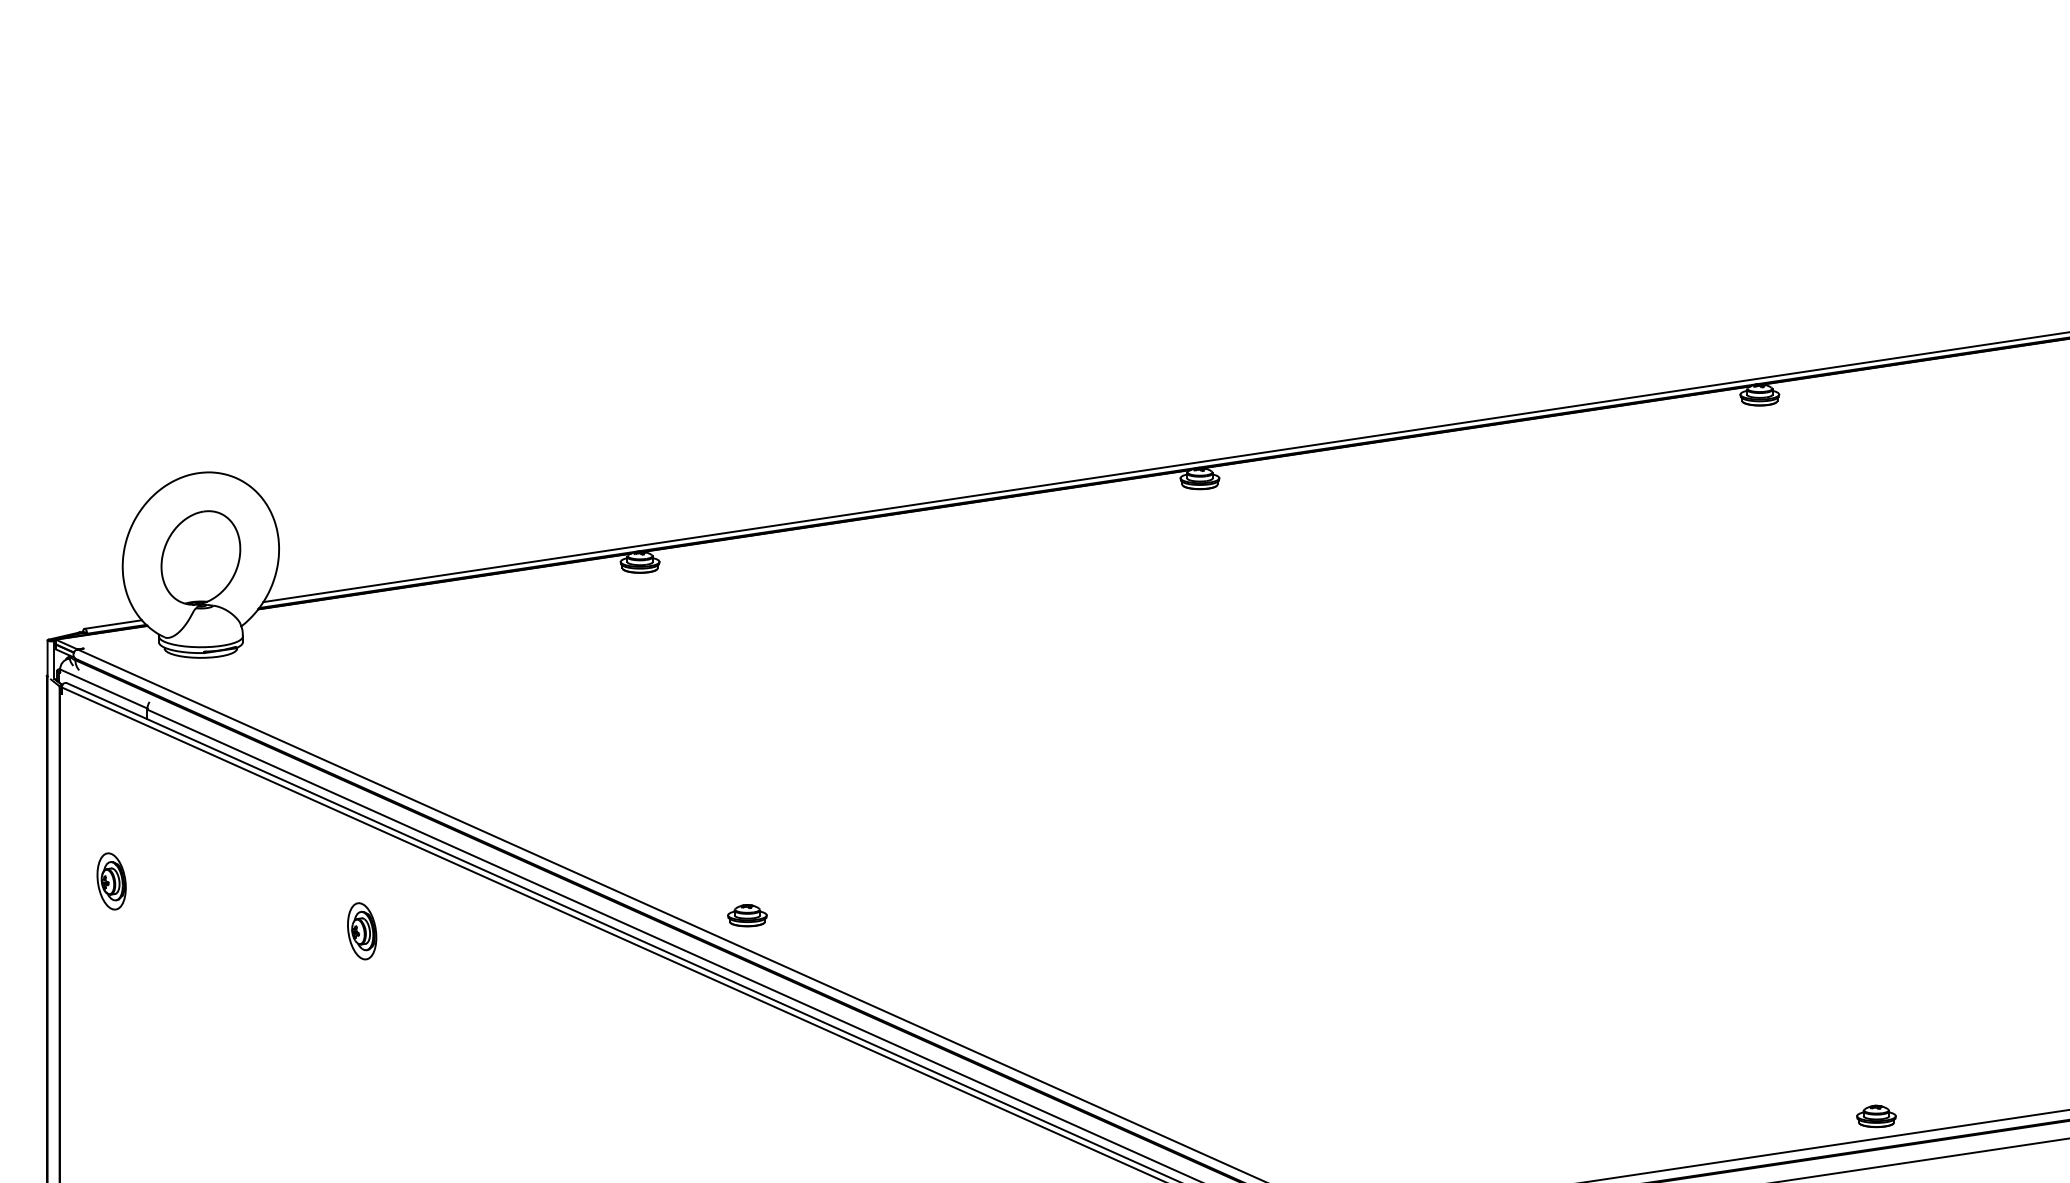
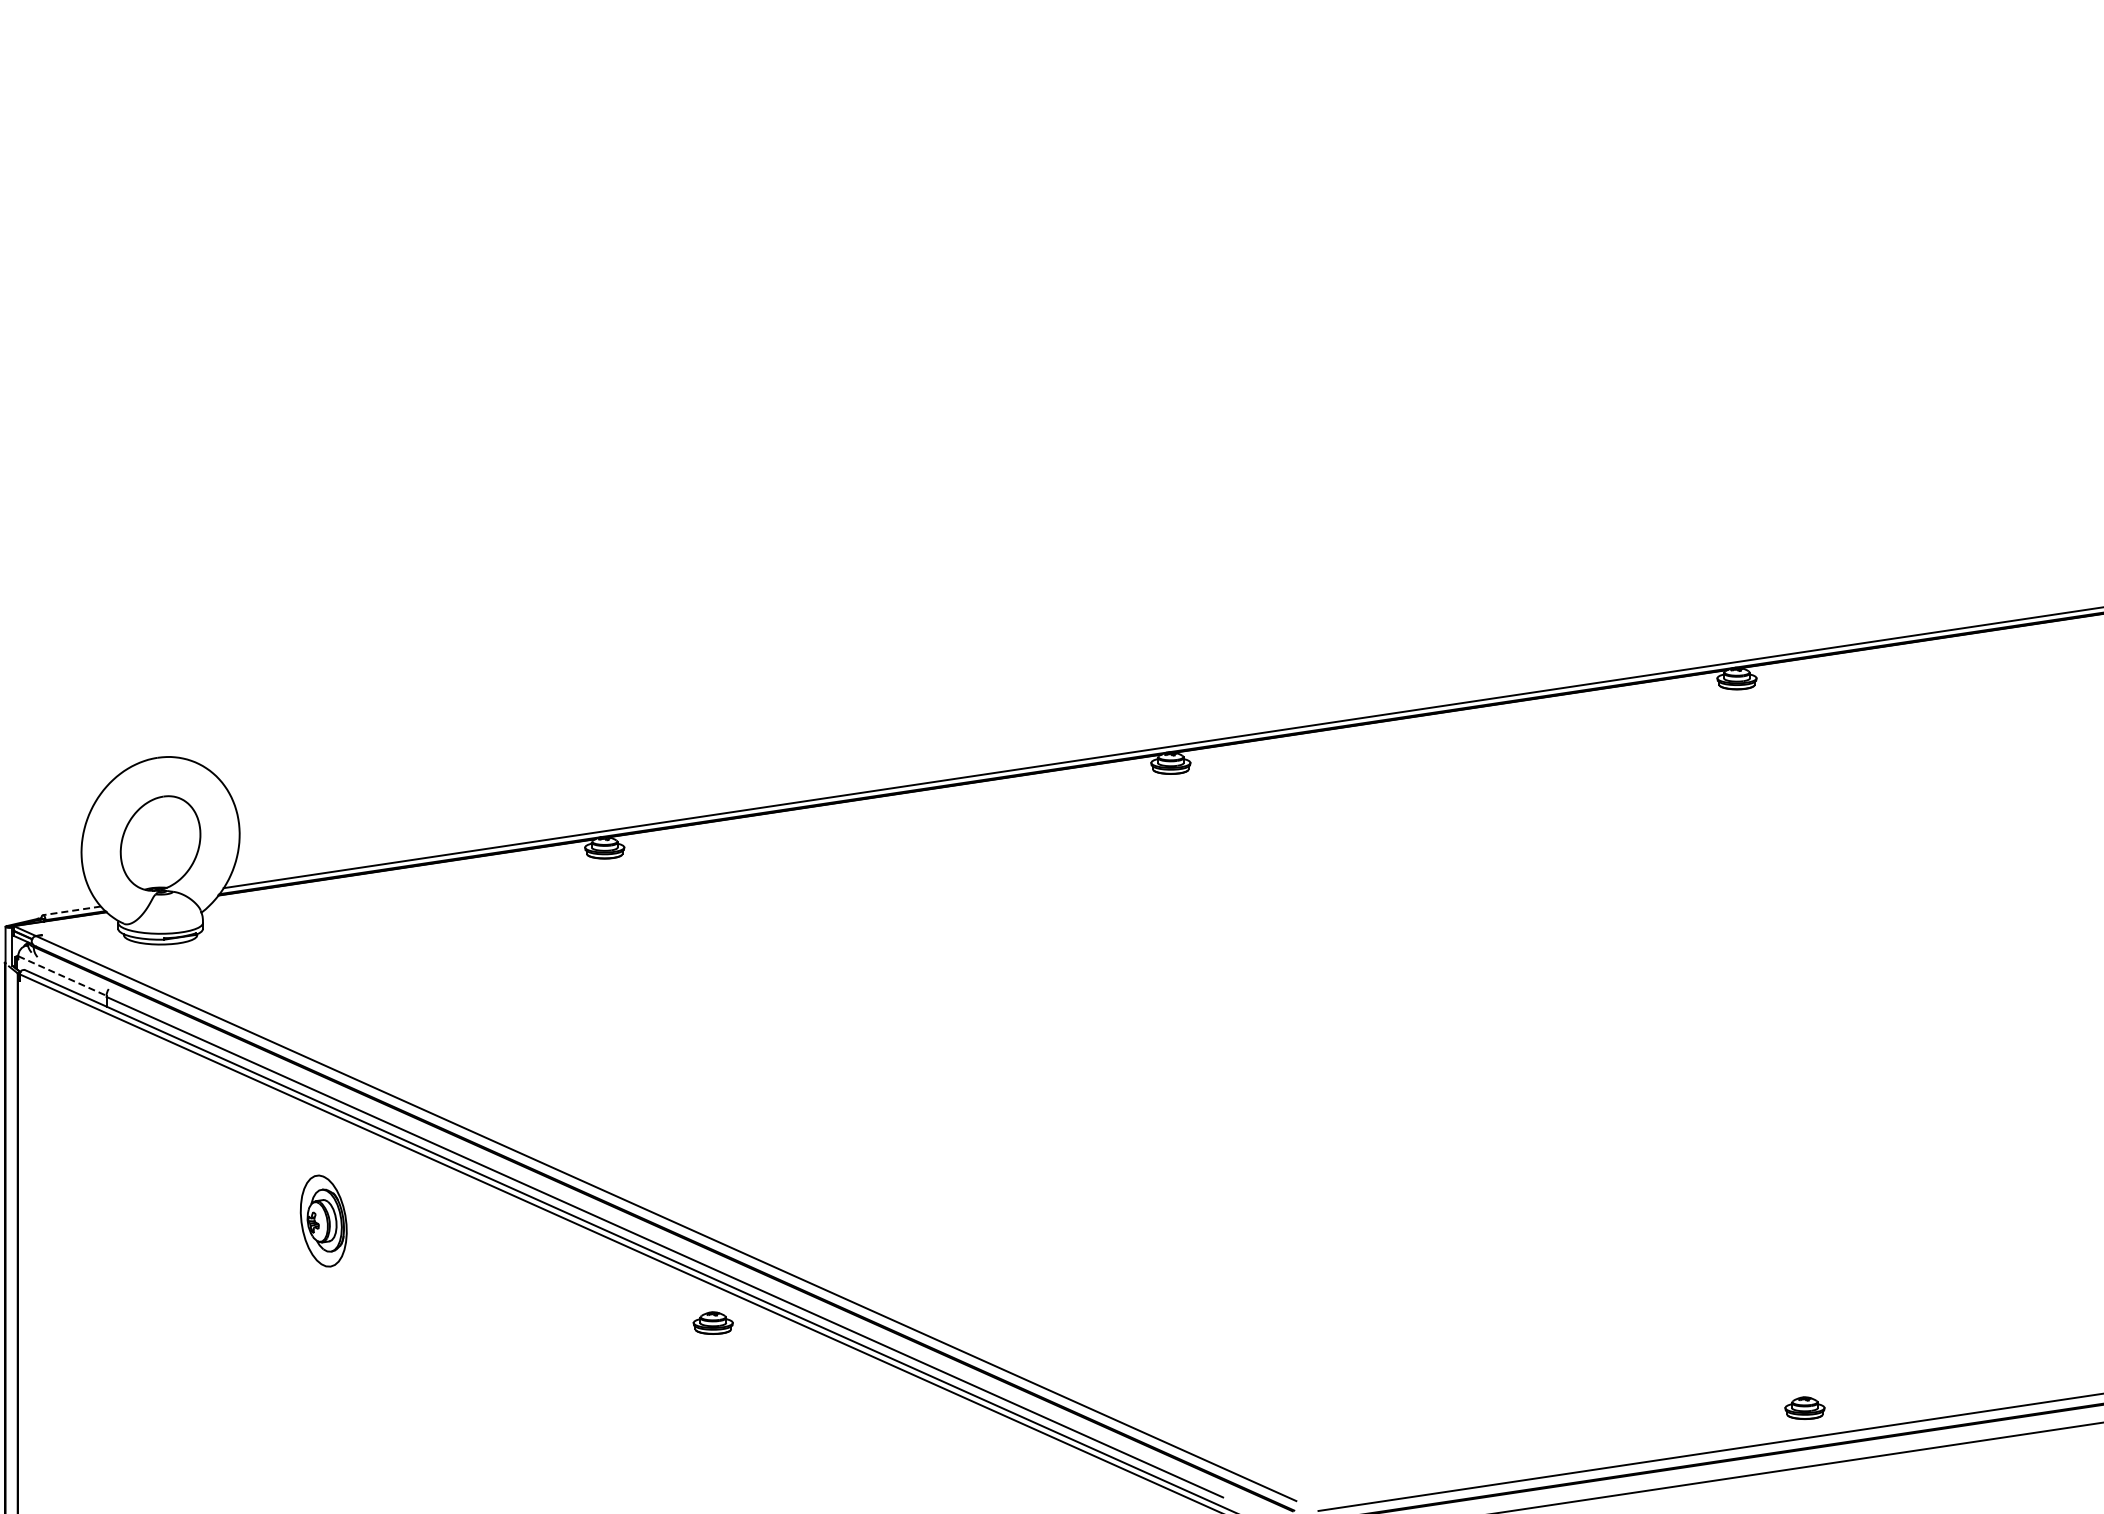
line: (112, 624) -> (71, 910), solid -> dashed
line: (103, 689) -> (62, 976), solid -> dashed
part: (111, 881) -> (70, 1170), removed
part: (746, 914) -> (712, 1322), moved
part: (362, 930) -> (323, 1220), size x1.6
part: (1876, 1115) -> (1804, 1407), moved

